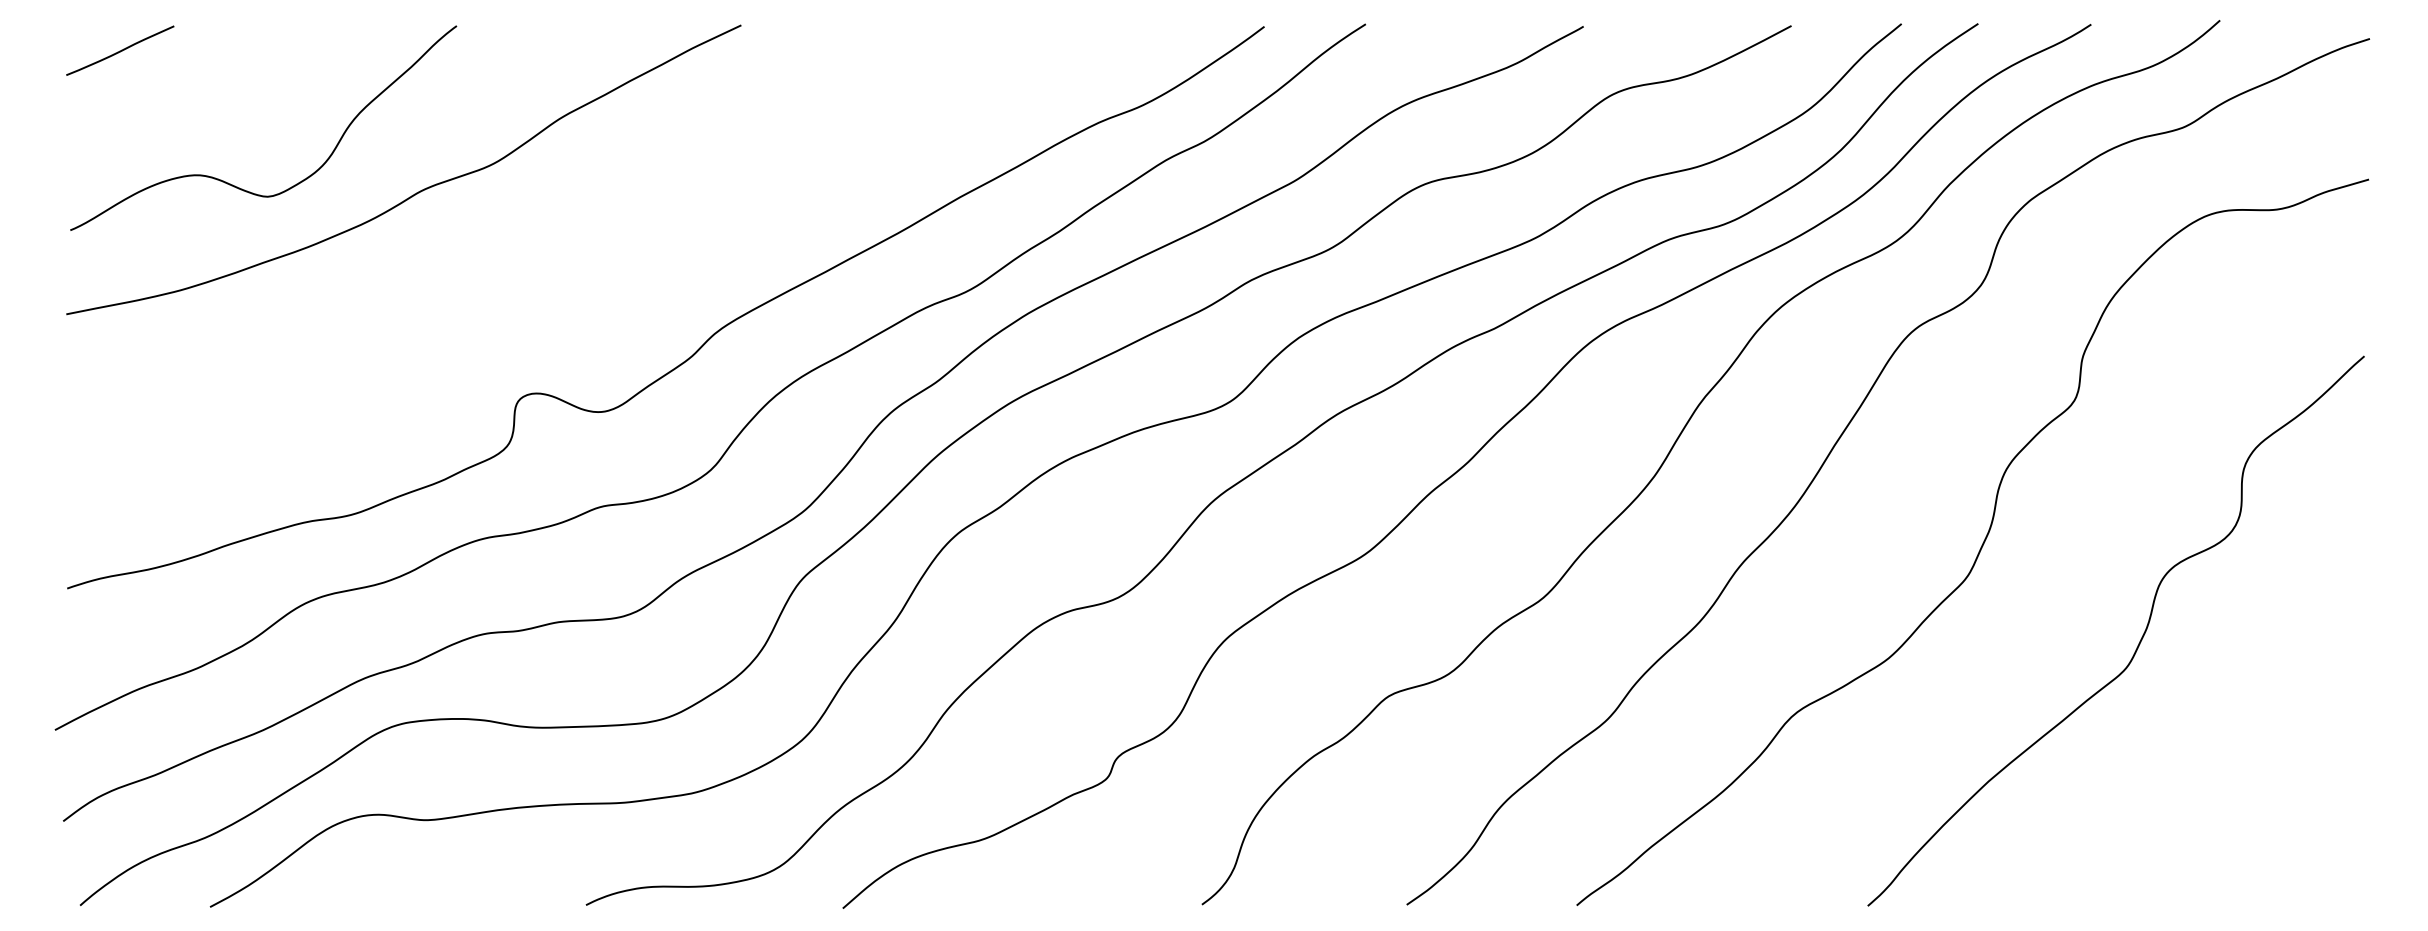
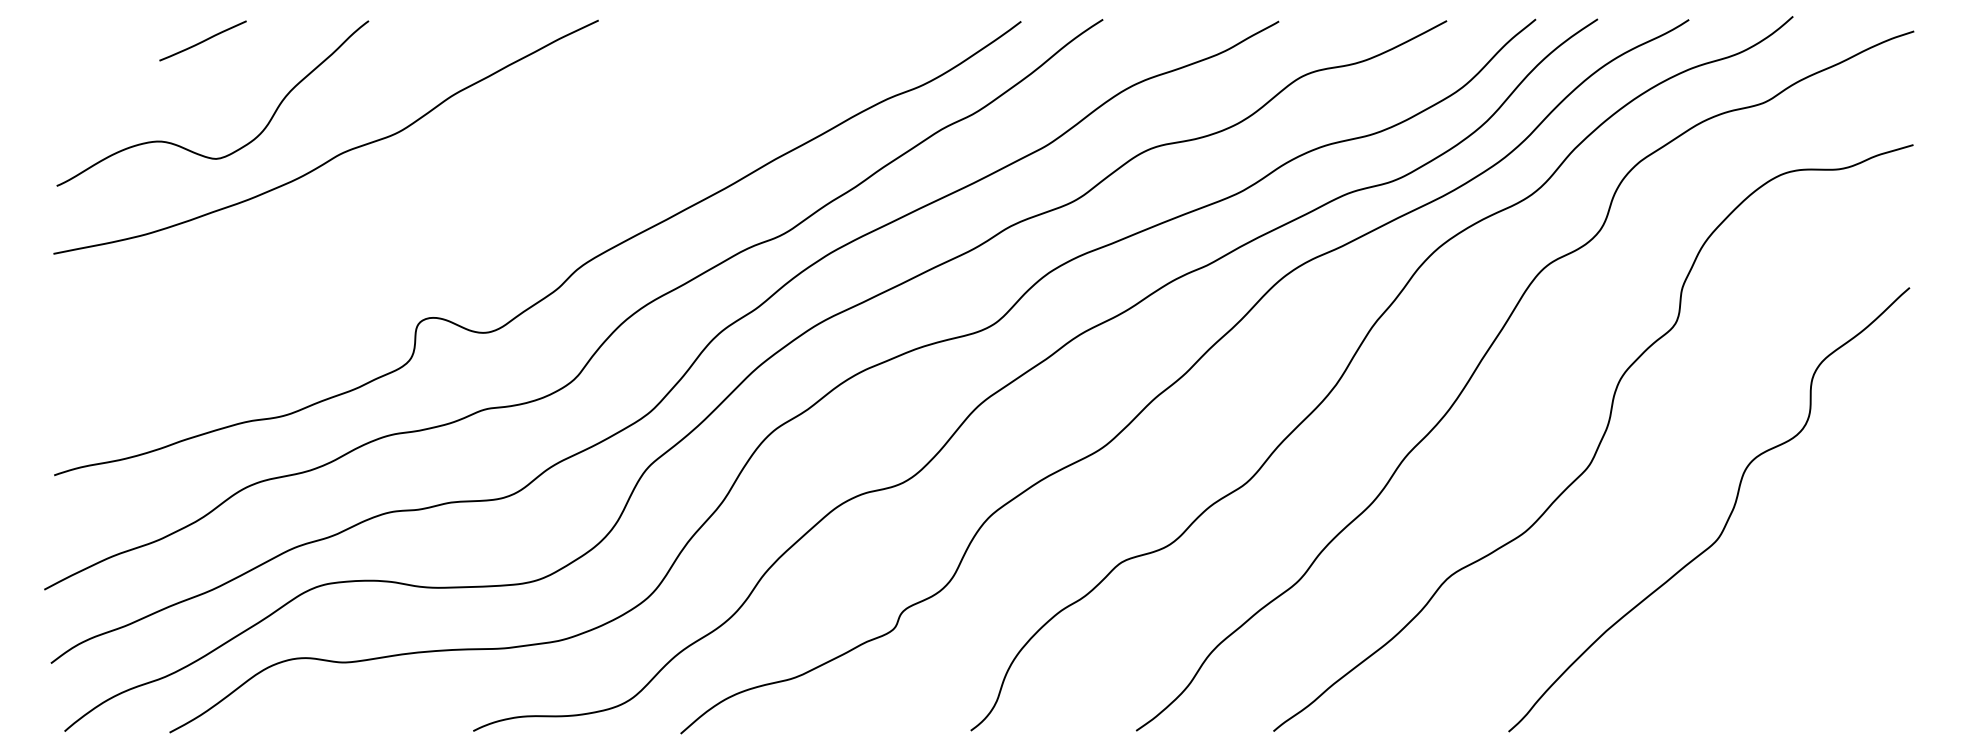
curve: (119, 50) -> (202, 40), moved

